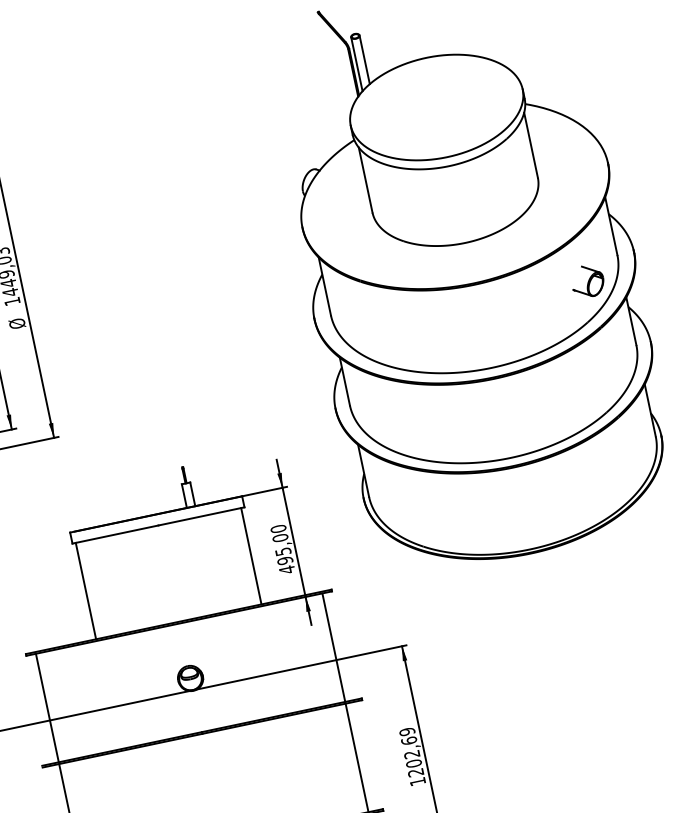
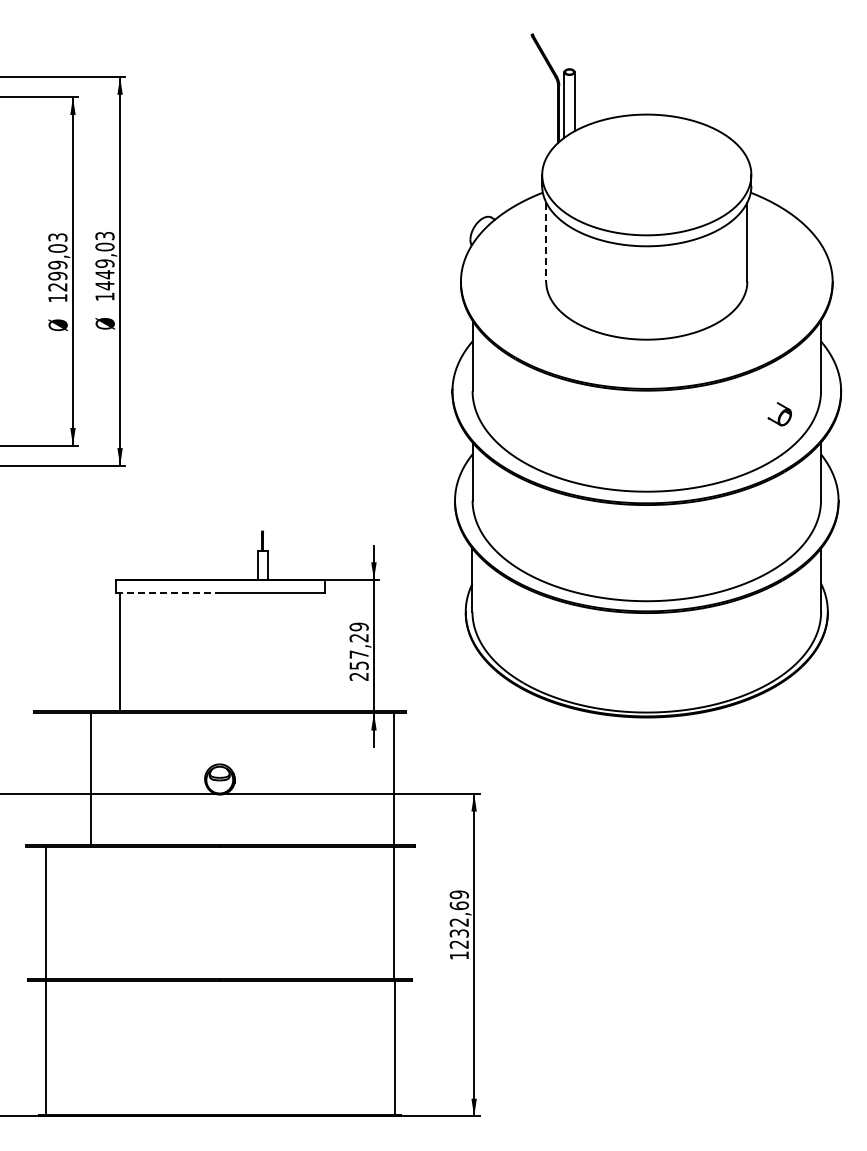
line: (365, 180) -> (546, 242), solid -> dashed
part: (587, 280) -> (779, 413), size x0.6
line: (116, 534) -> (168, 593), solid -> dashed
text: (282, 549) -> (358, 651), 495,00 -> 257,29
line: (251, 555) -> (320, 651), removed
line: (46, 707) -> (90, 778), moved
text: (413, 763) -> (458, 933), 1202,69 -> 1232,69

